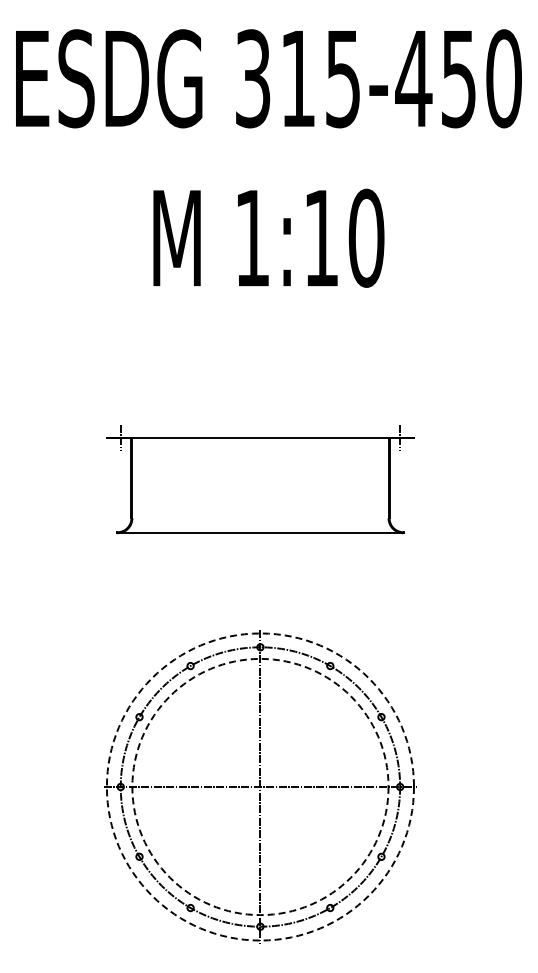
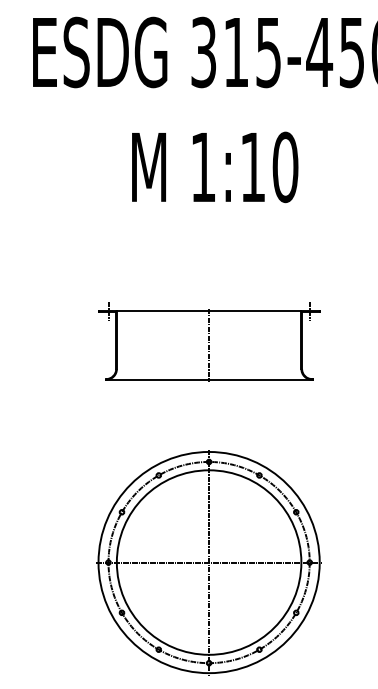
line: (260, 485) -> (209, 345), added
circle: (260, 786) -> (209, 562), dashed -> solid
circle: (260, 786) -> (209, 562), dashed -> solid

